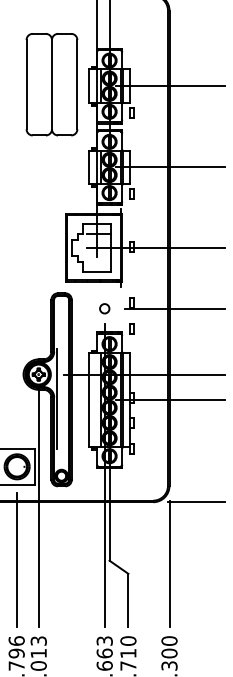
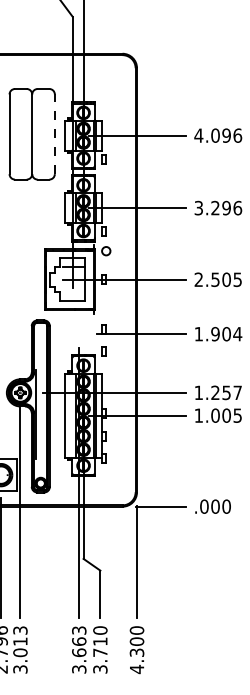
line: (76, 84) -> (54, 134), solid -> dashed
circle: (105, 309) -> (106, 251), moved

